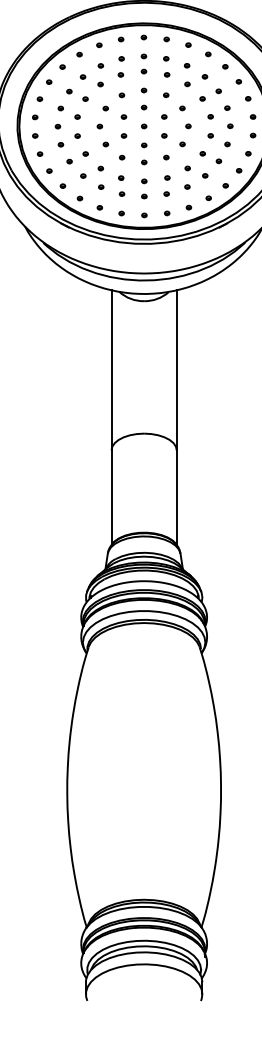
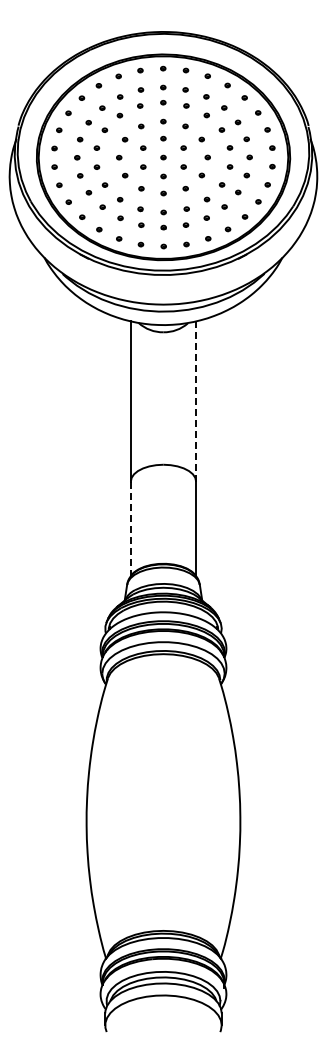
line: (177, 369) -> (196, 400), solid -> dashed
line: (111, 498) -> (130, 529), solid -> dashed

